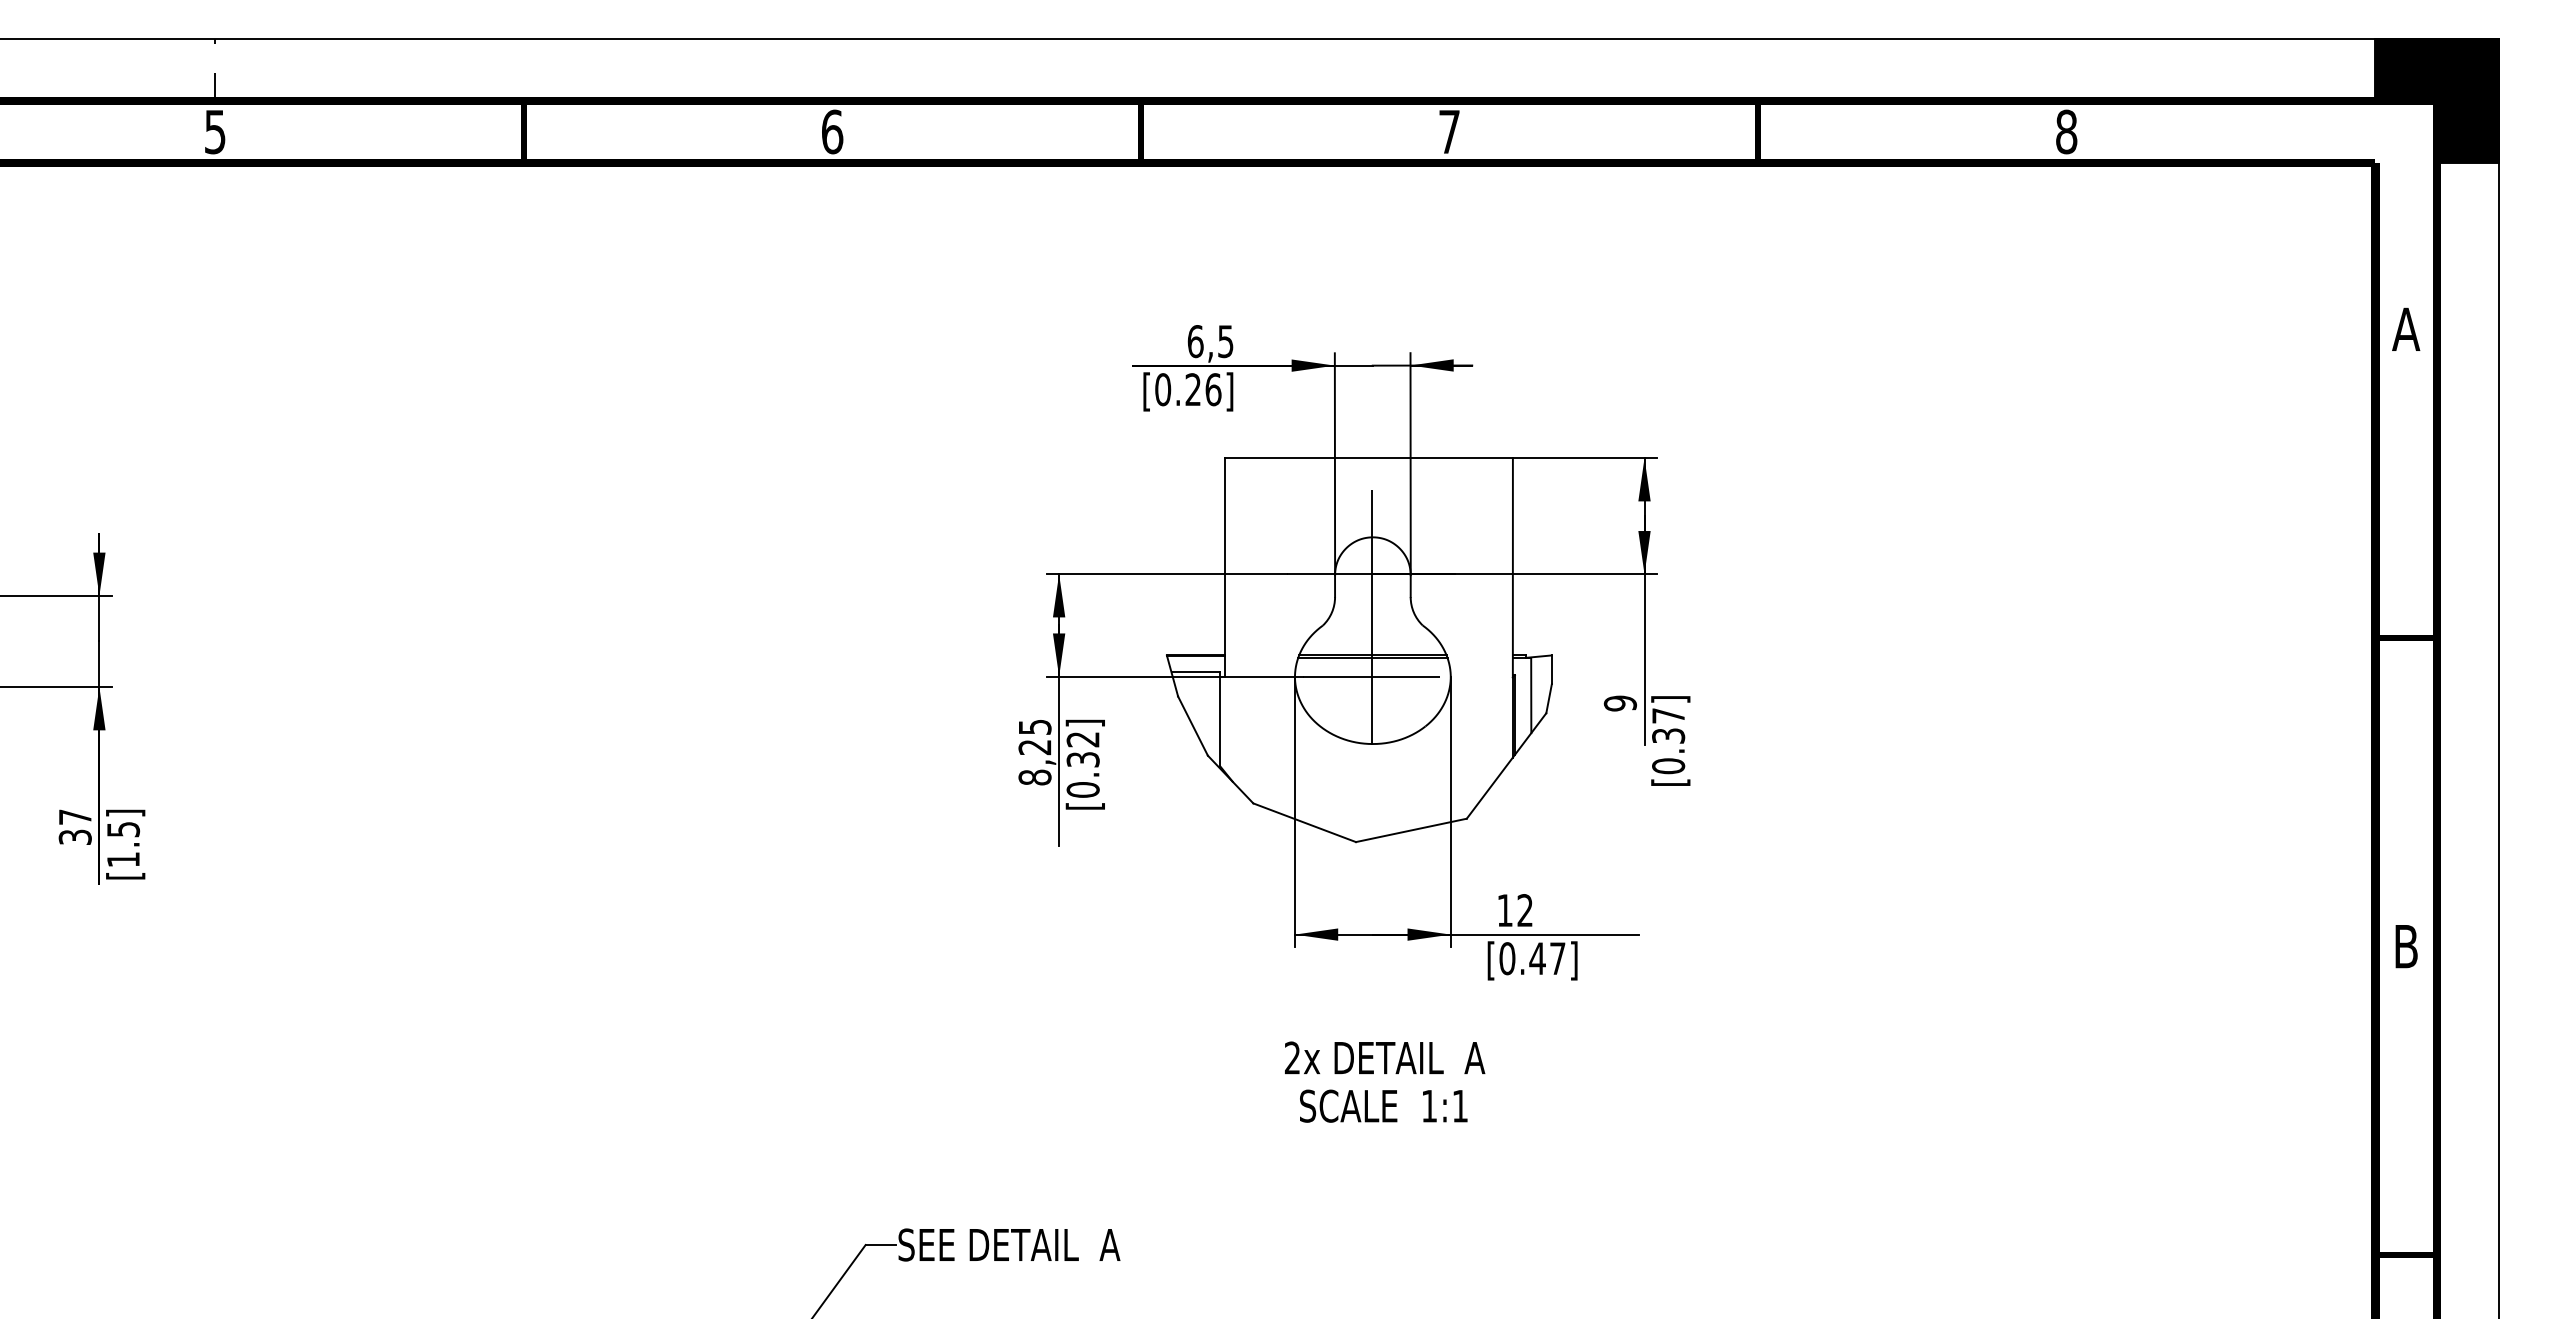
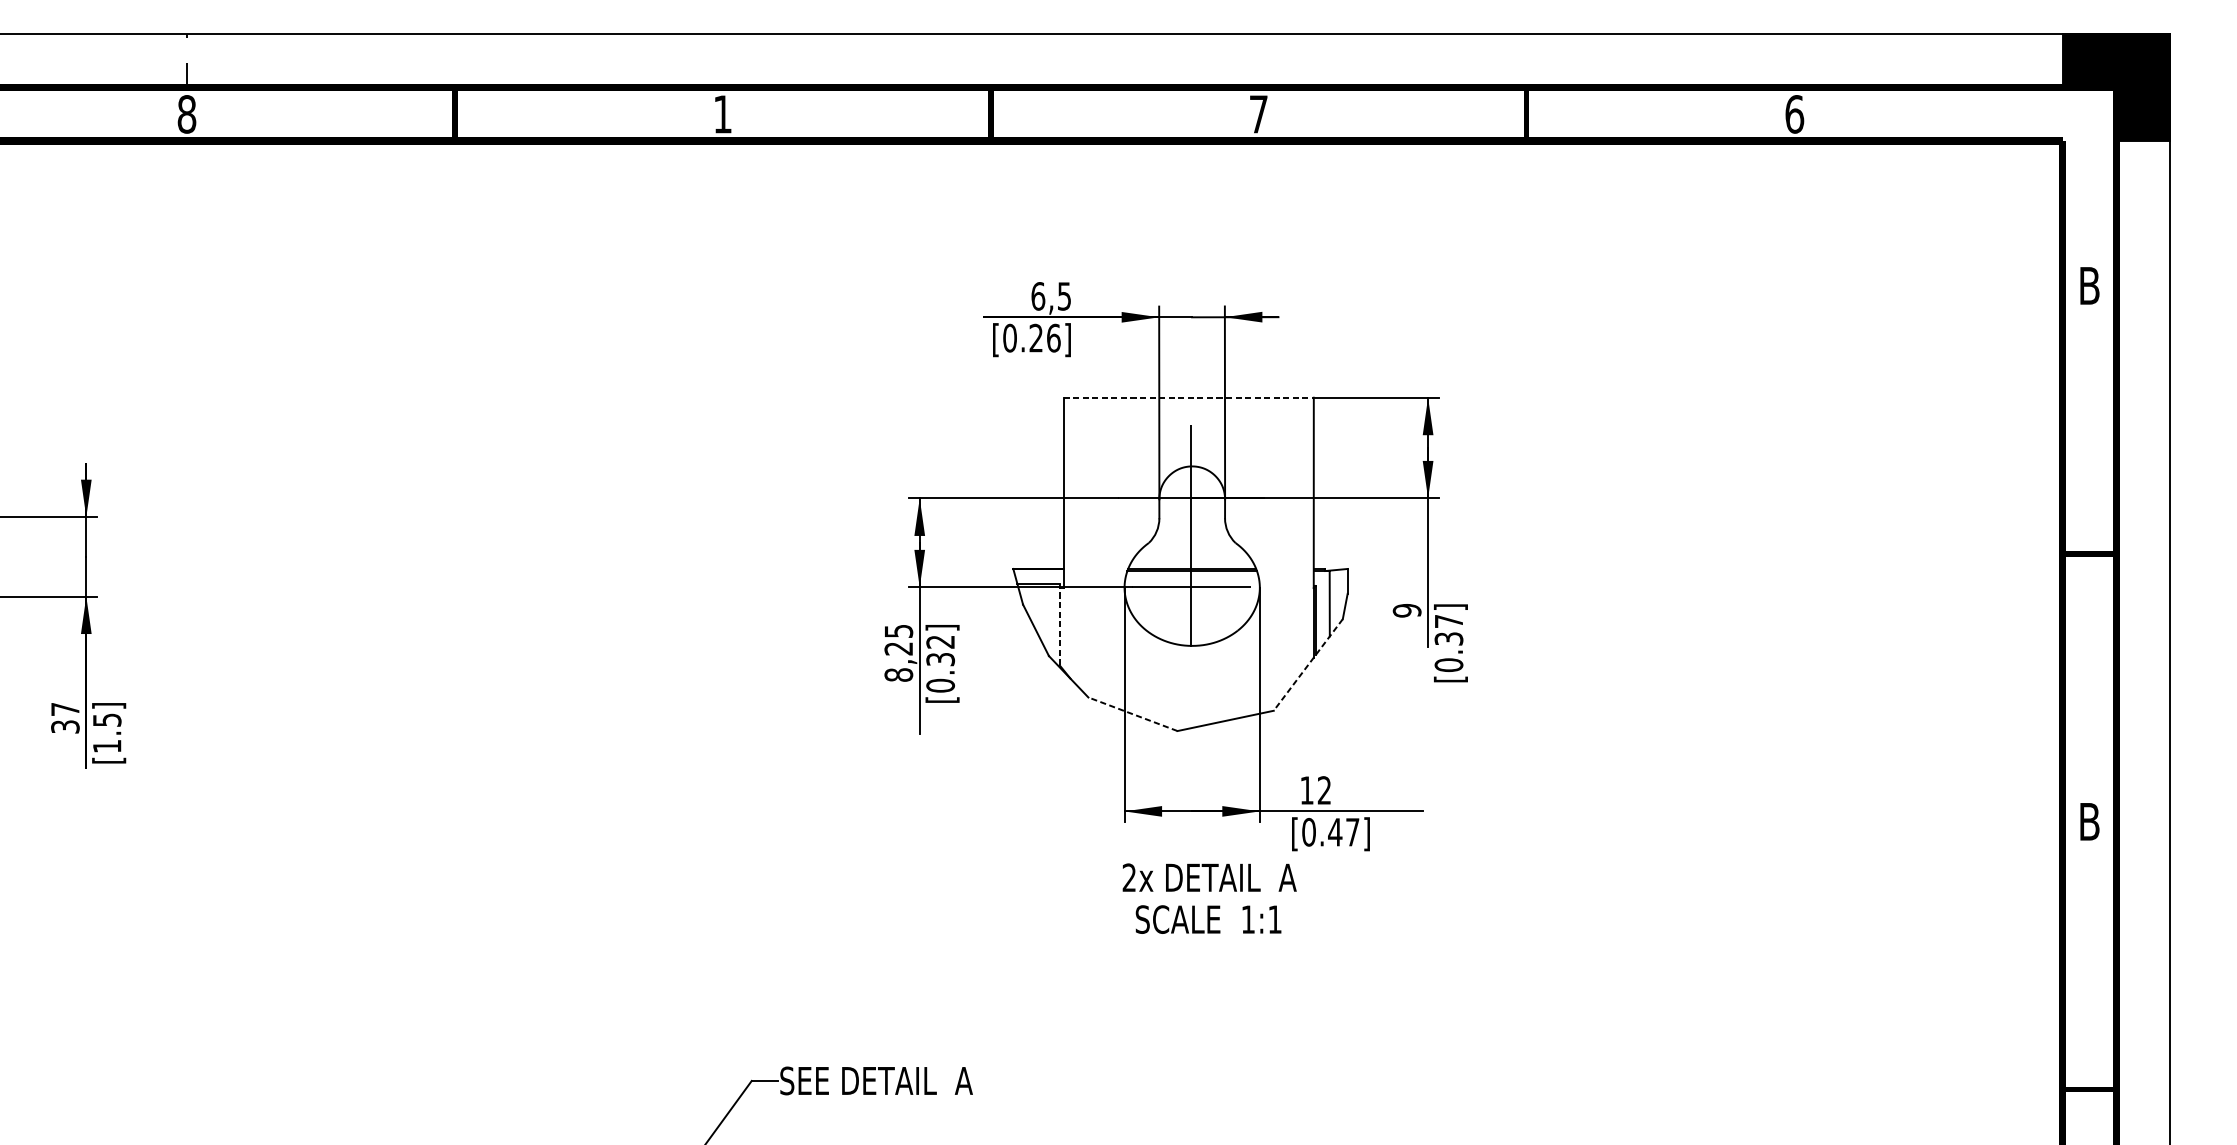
text: (214, 131) -> (186, 113), 5 -> 8
text: (832, 131) -> (722, 113), 6 -> 1
text: (2066, 131) -> (1794, 113), 8 -> 6
text: (2406, 328) -> (2089, 285), A -> B
line: (1369, 458) -> (1189, 397), solid -> dashed
line: (1220, 718) -> (1059, 623), solid -> dashed
line: (1506, 766) -> (1308, 665), solid -> dashed
line: (1304, 822) -> (1132, 714), solid -> dashed
text: (1385, 1081) -> (1210, 898), moved

